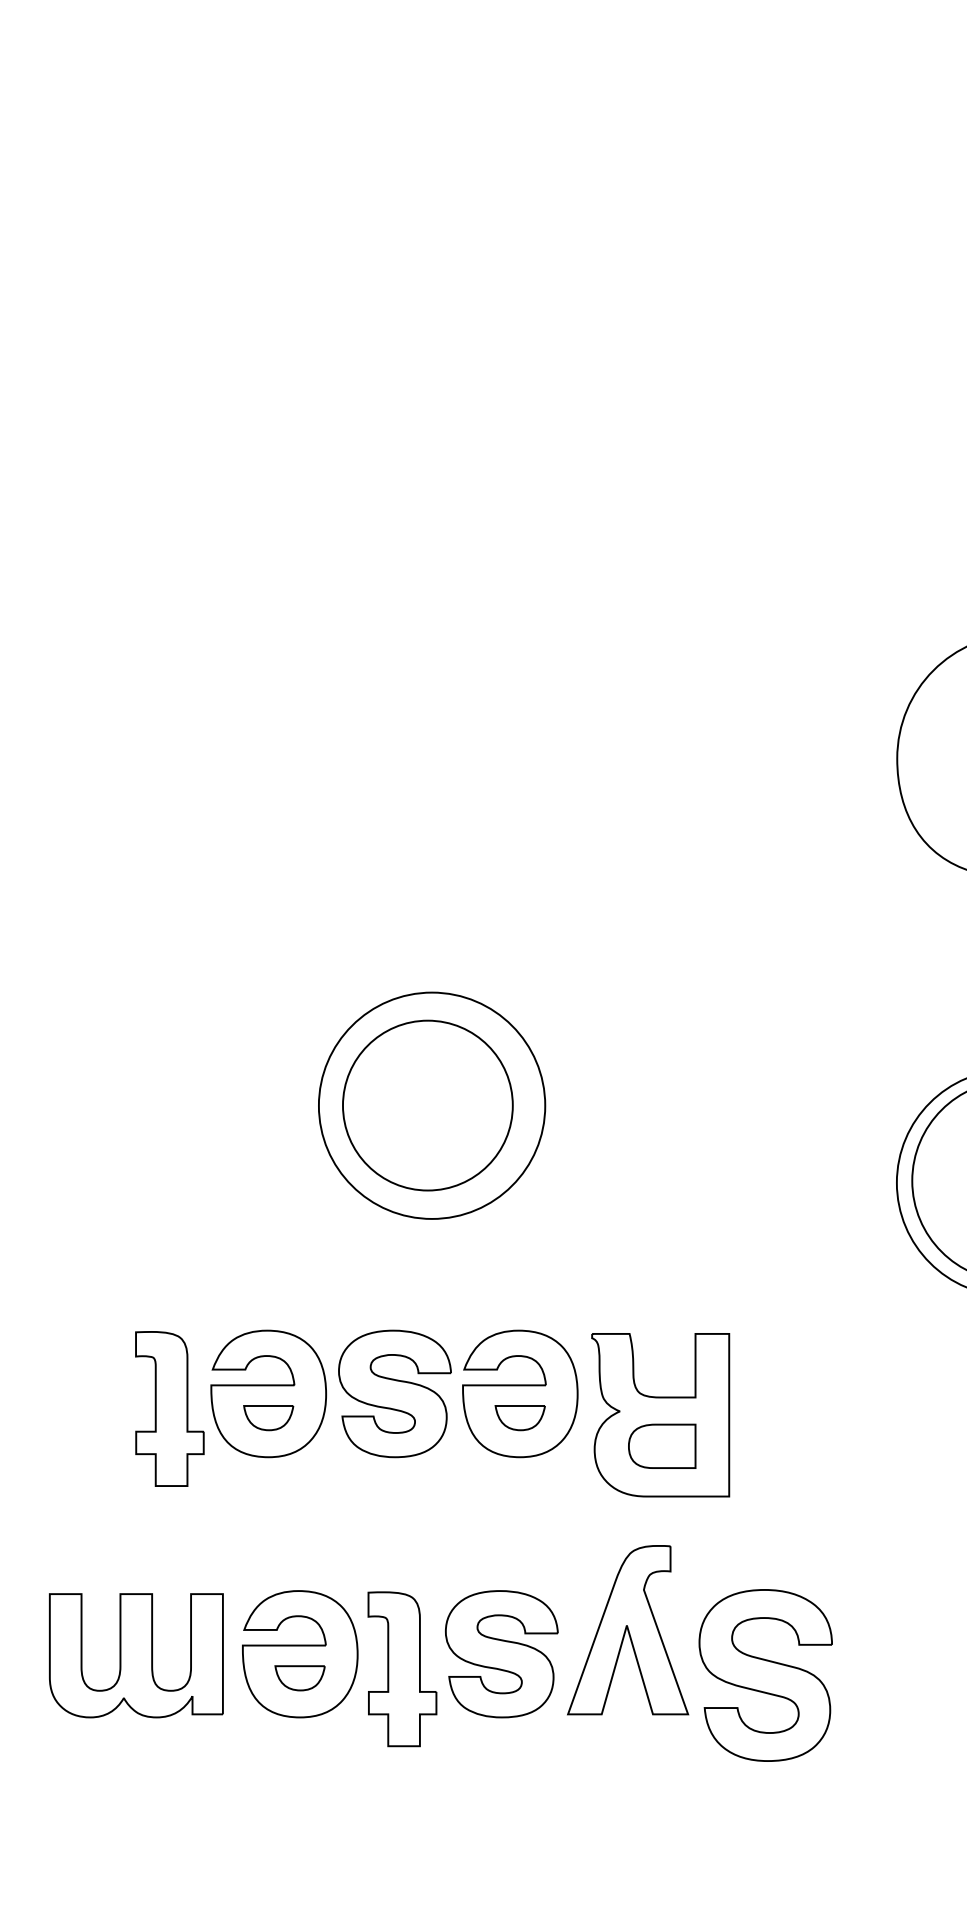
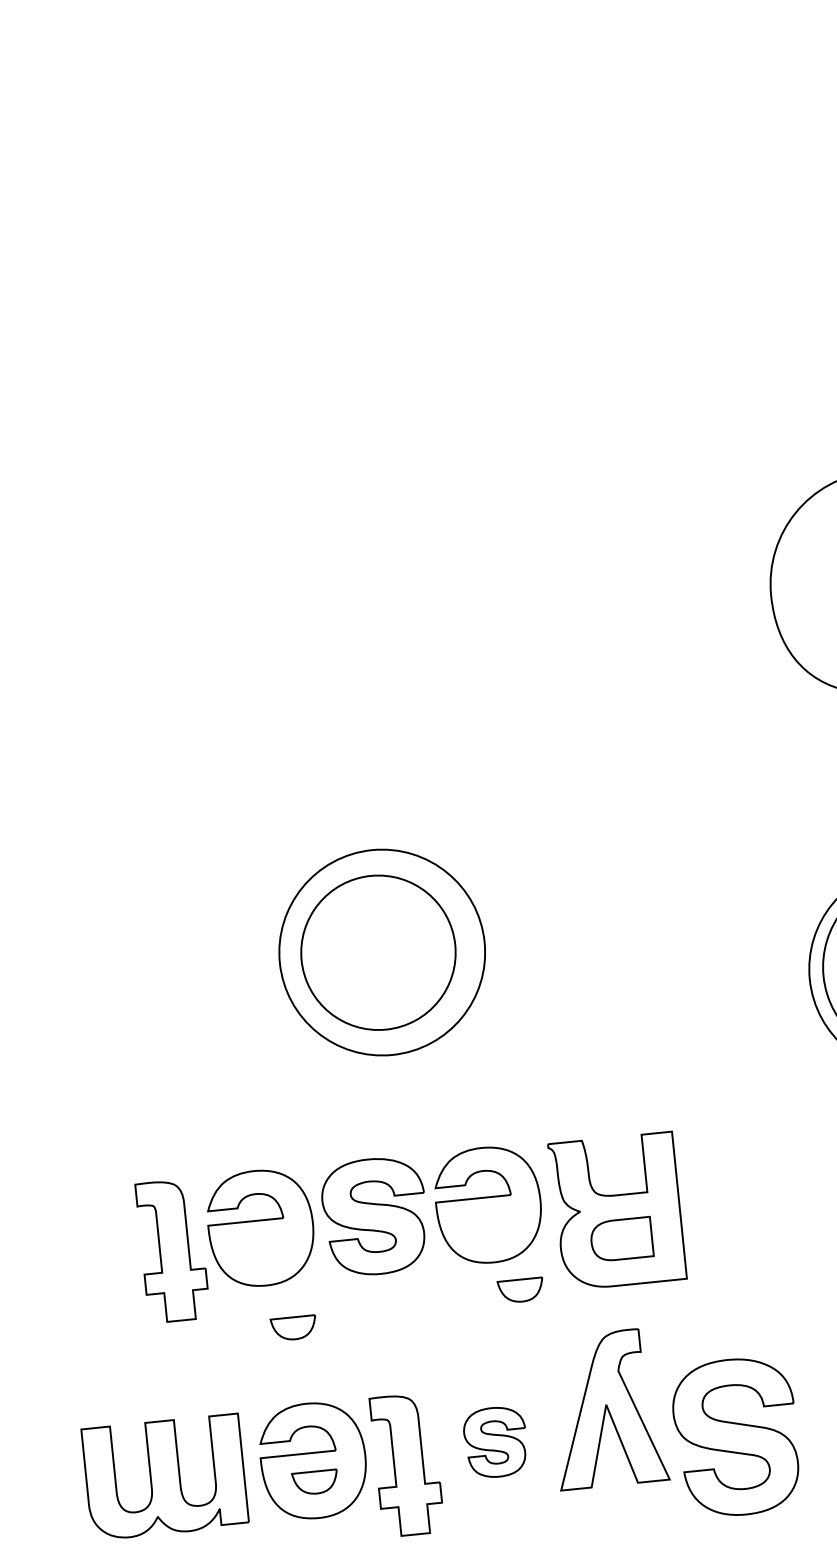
part: (268, 1418) -> (293, 1328), moved
part: (519, 1418) -> (520, 1291), moved
part: (501, 1654) -> (495, 1442), size x0.6

